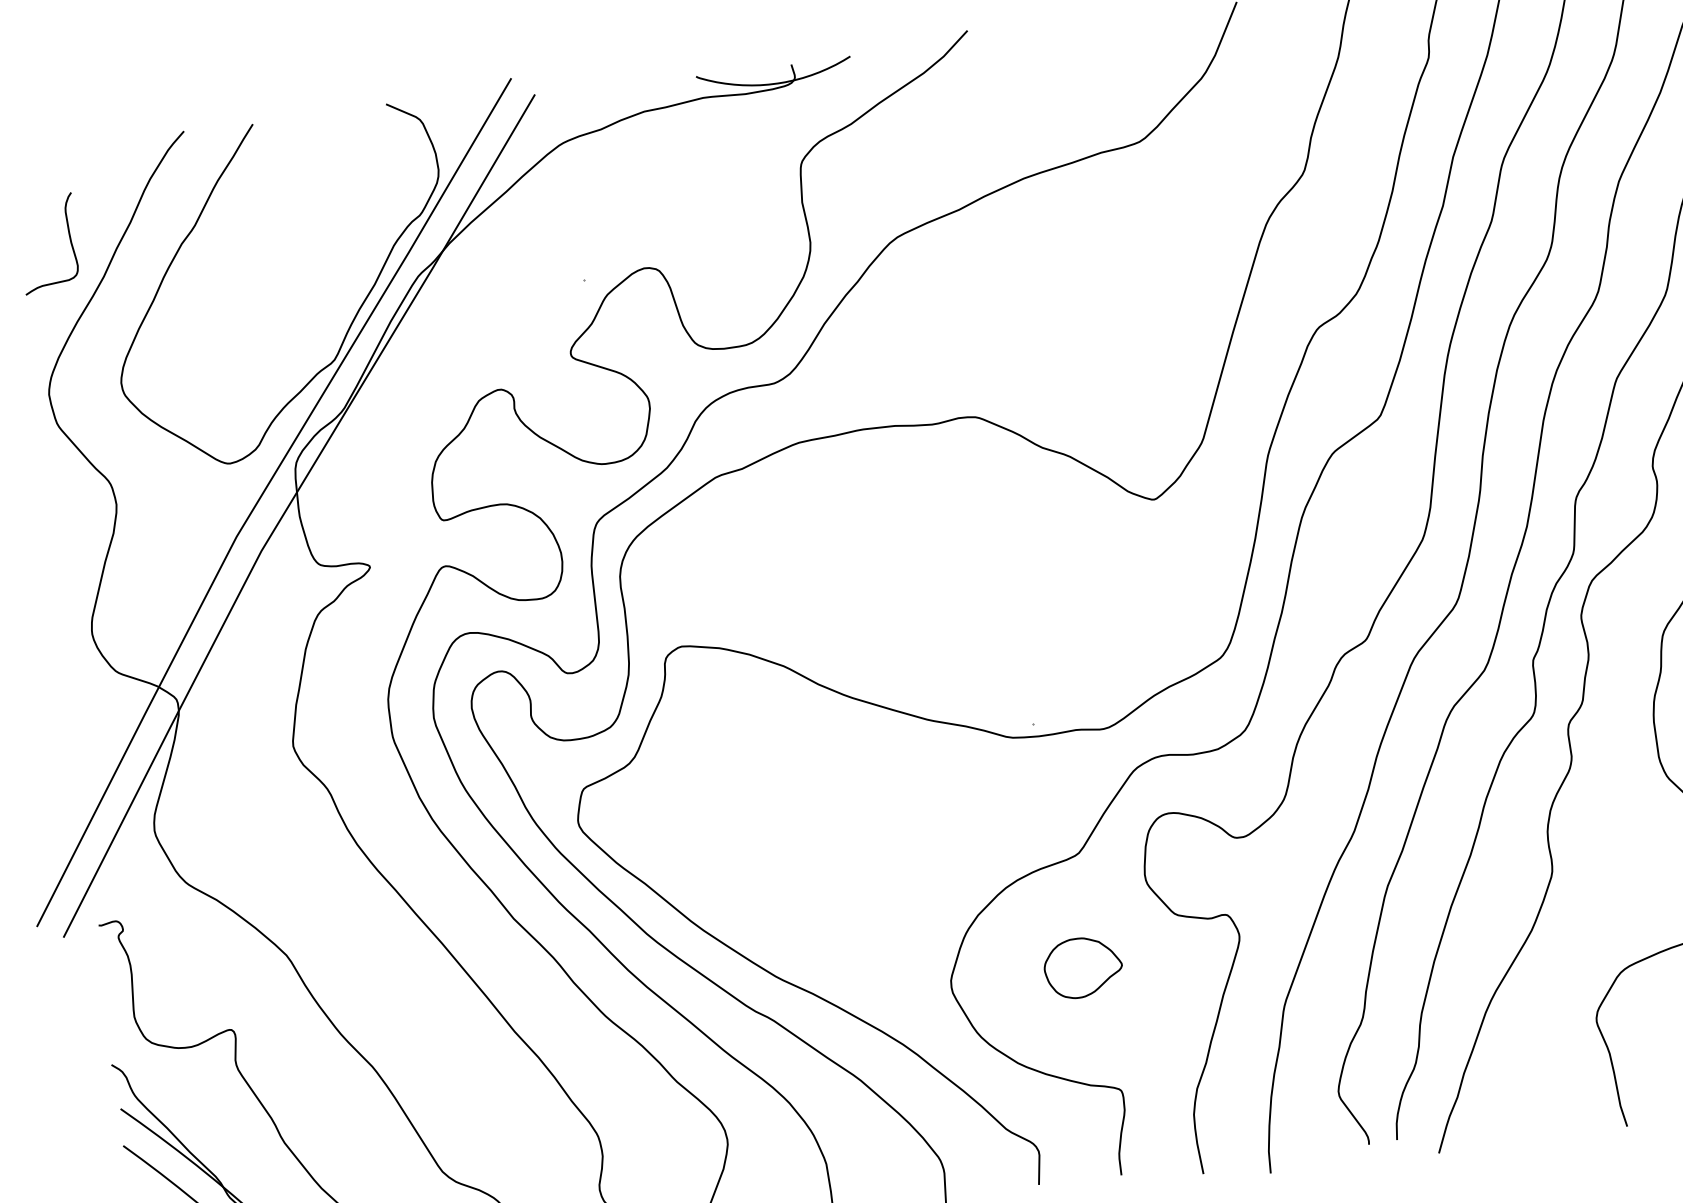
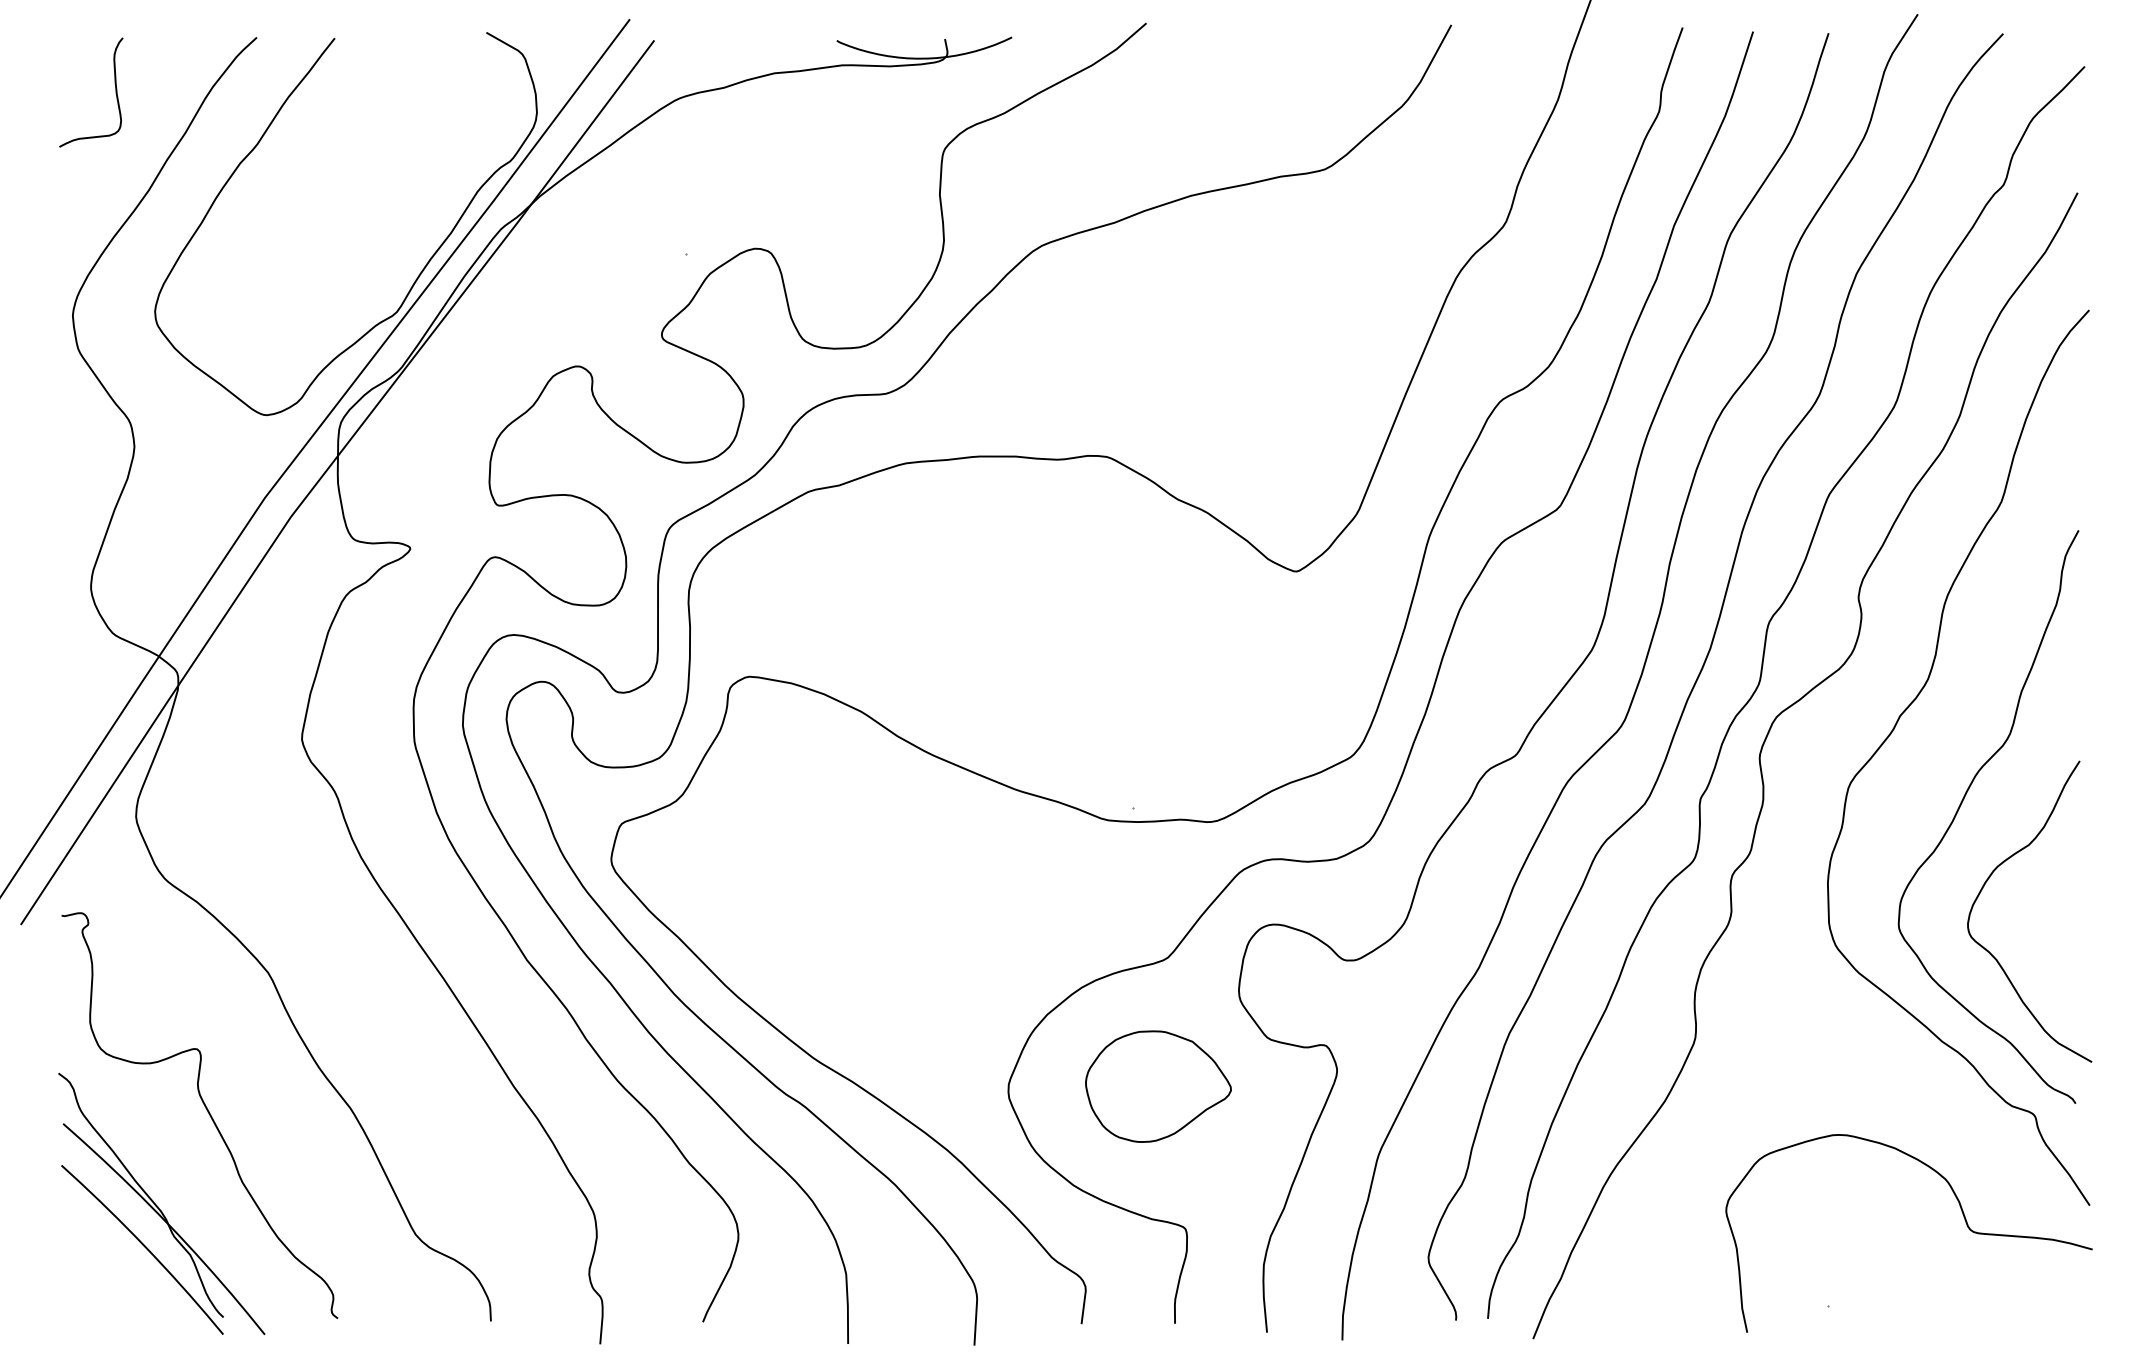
curve: (70, 241) -> (115, 92), moved
part: (1083, 967) -> (1158, 1086), size x1.67

